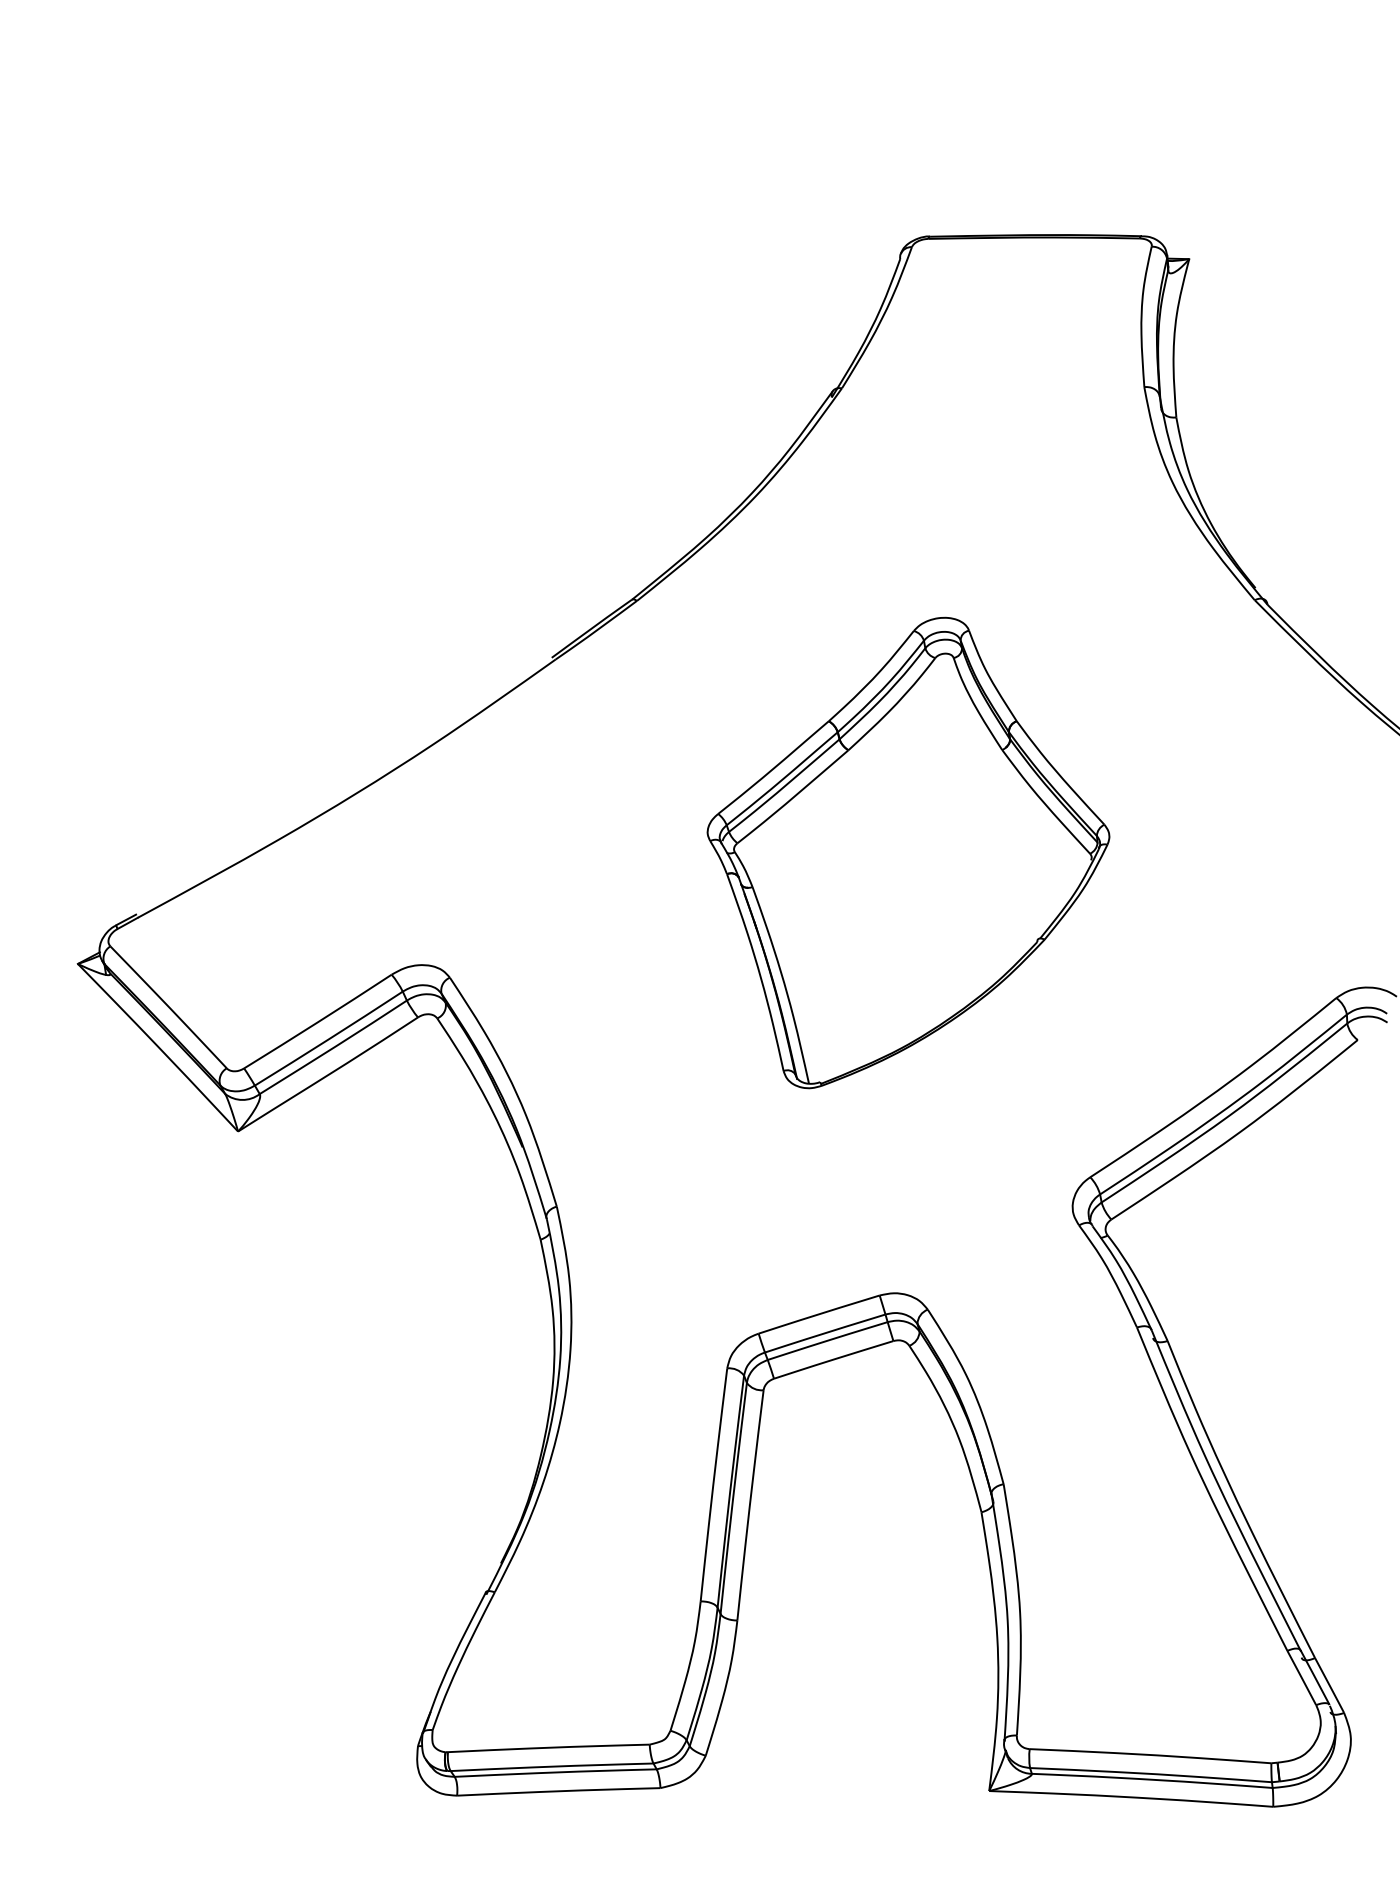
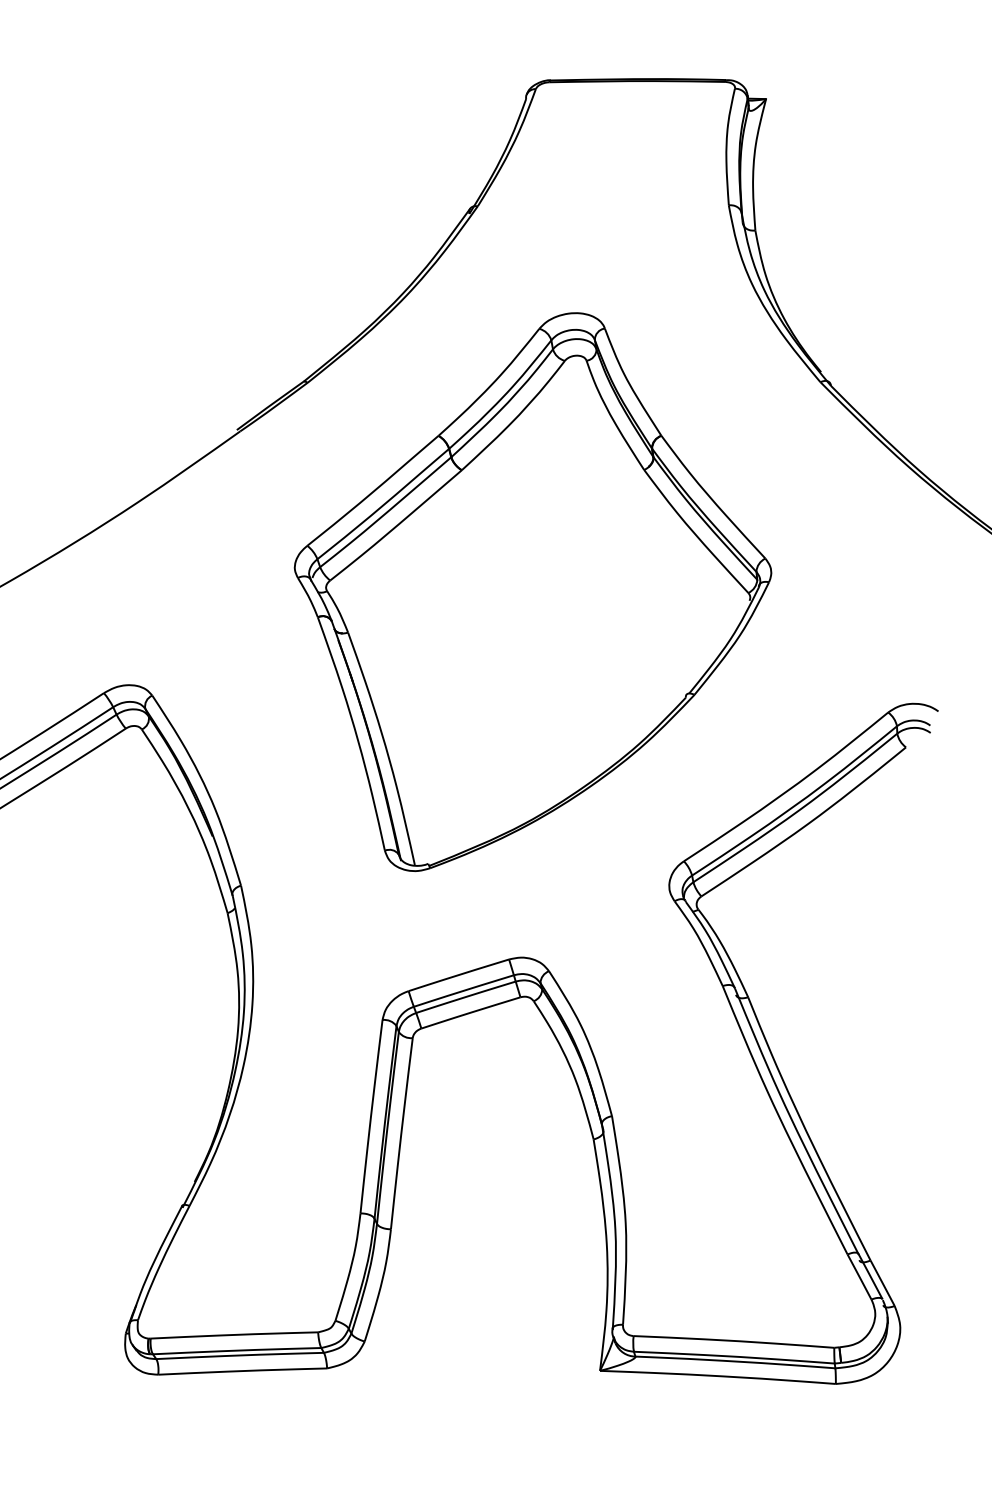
part: (908, 852) -> (533, 591), size x1.43

